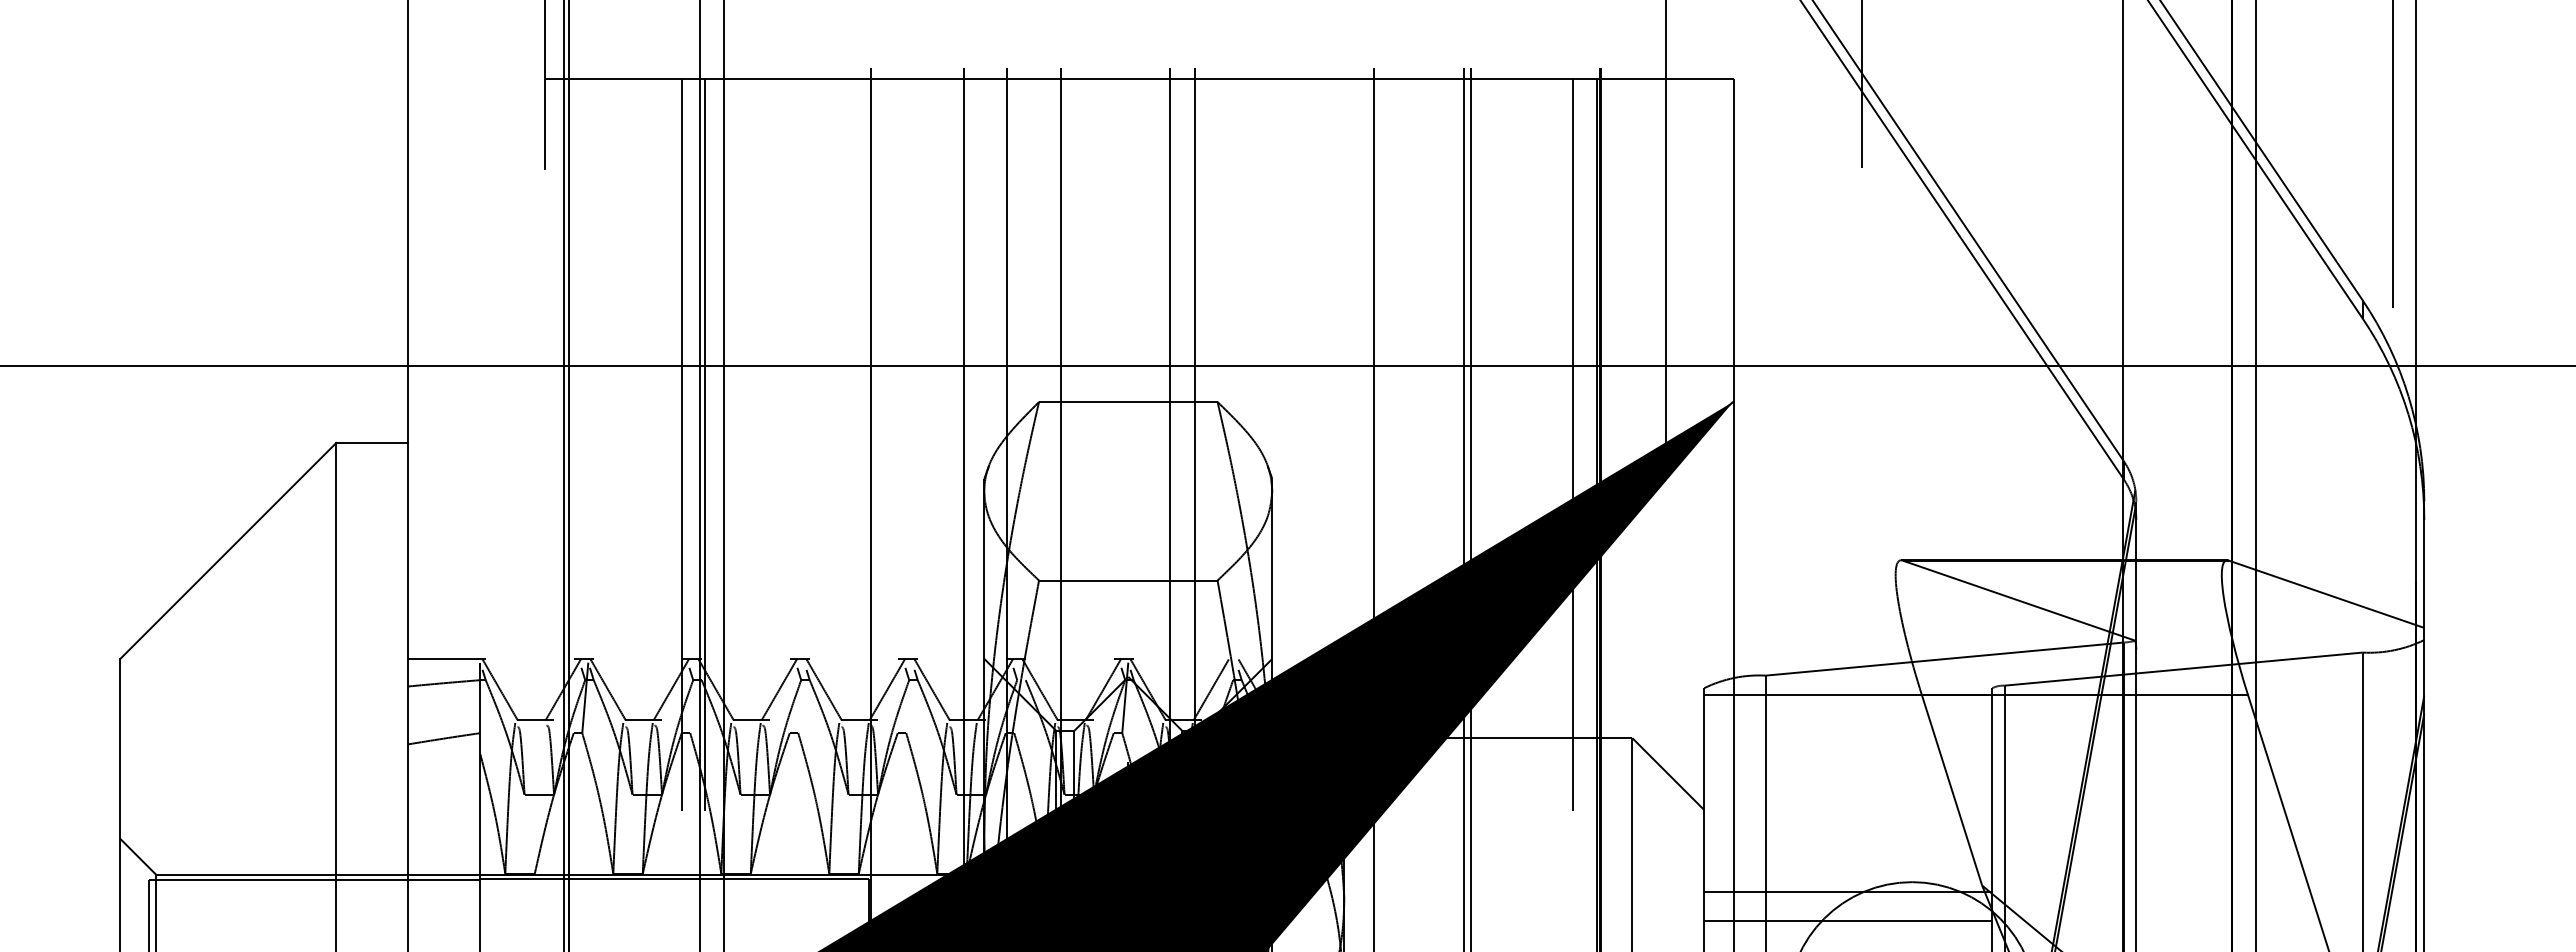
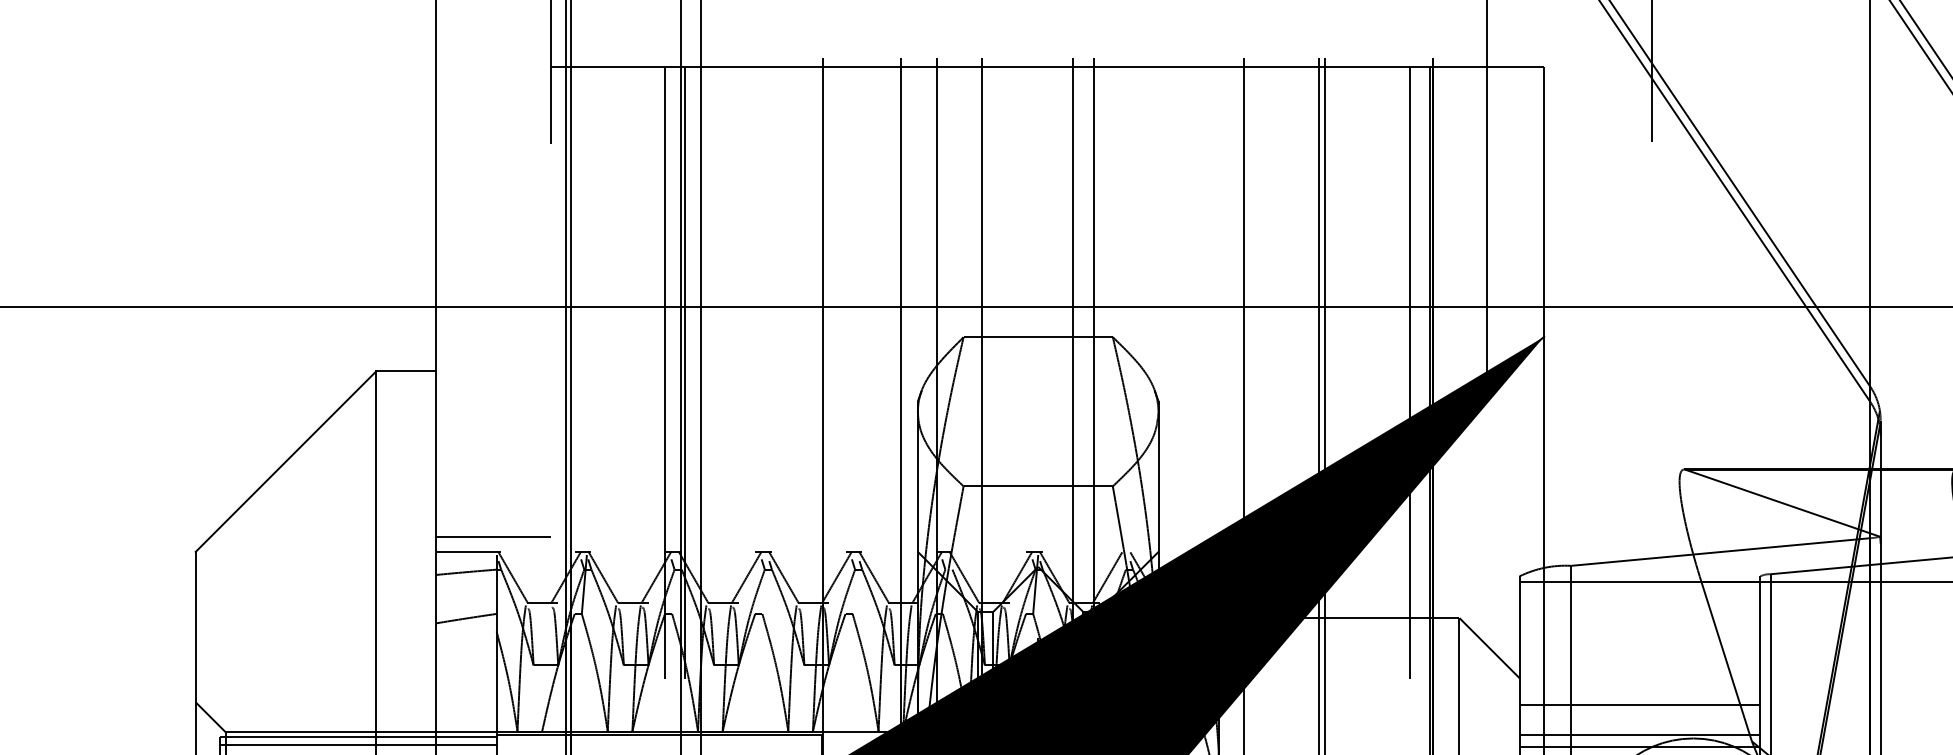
line: (476, 641) -> (493, 537), added
line: (1848, 842) -> (1640, 705), added
line: (1848, 877) -> (1640, 734), added
line: (314, 890) -> (358, 745), added

